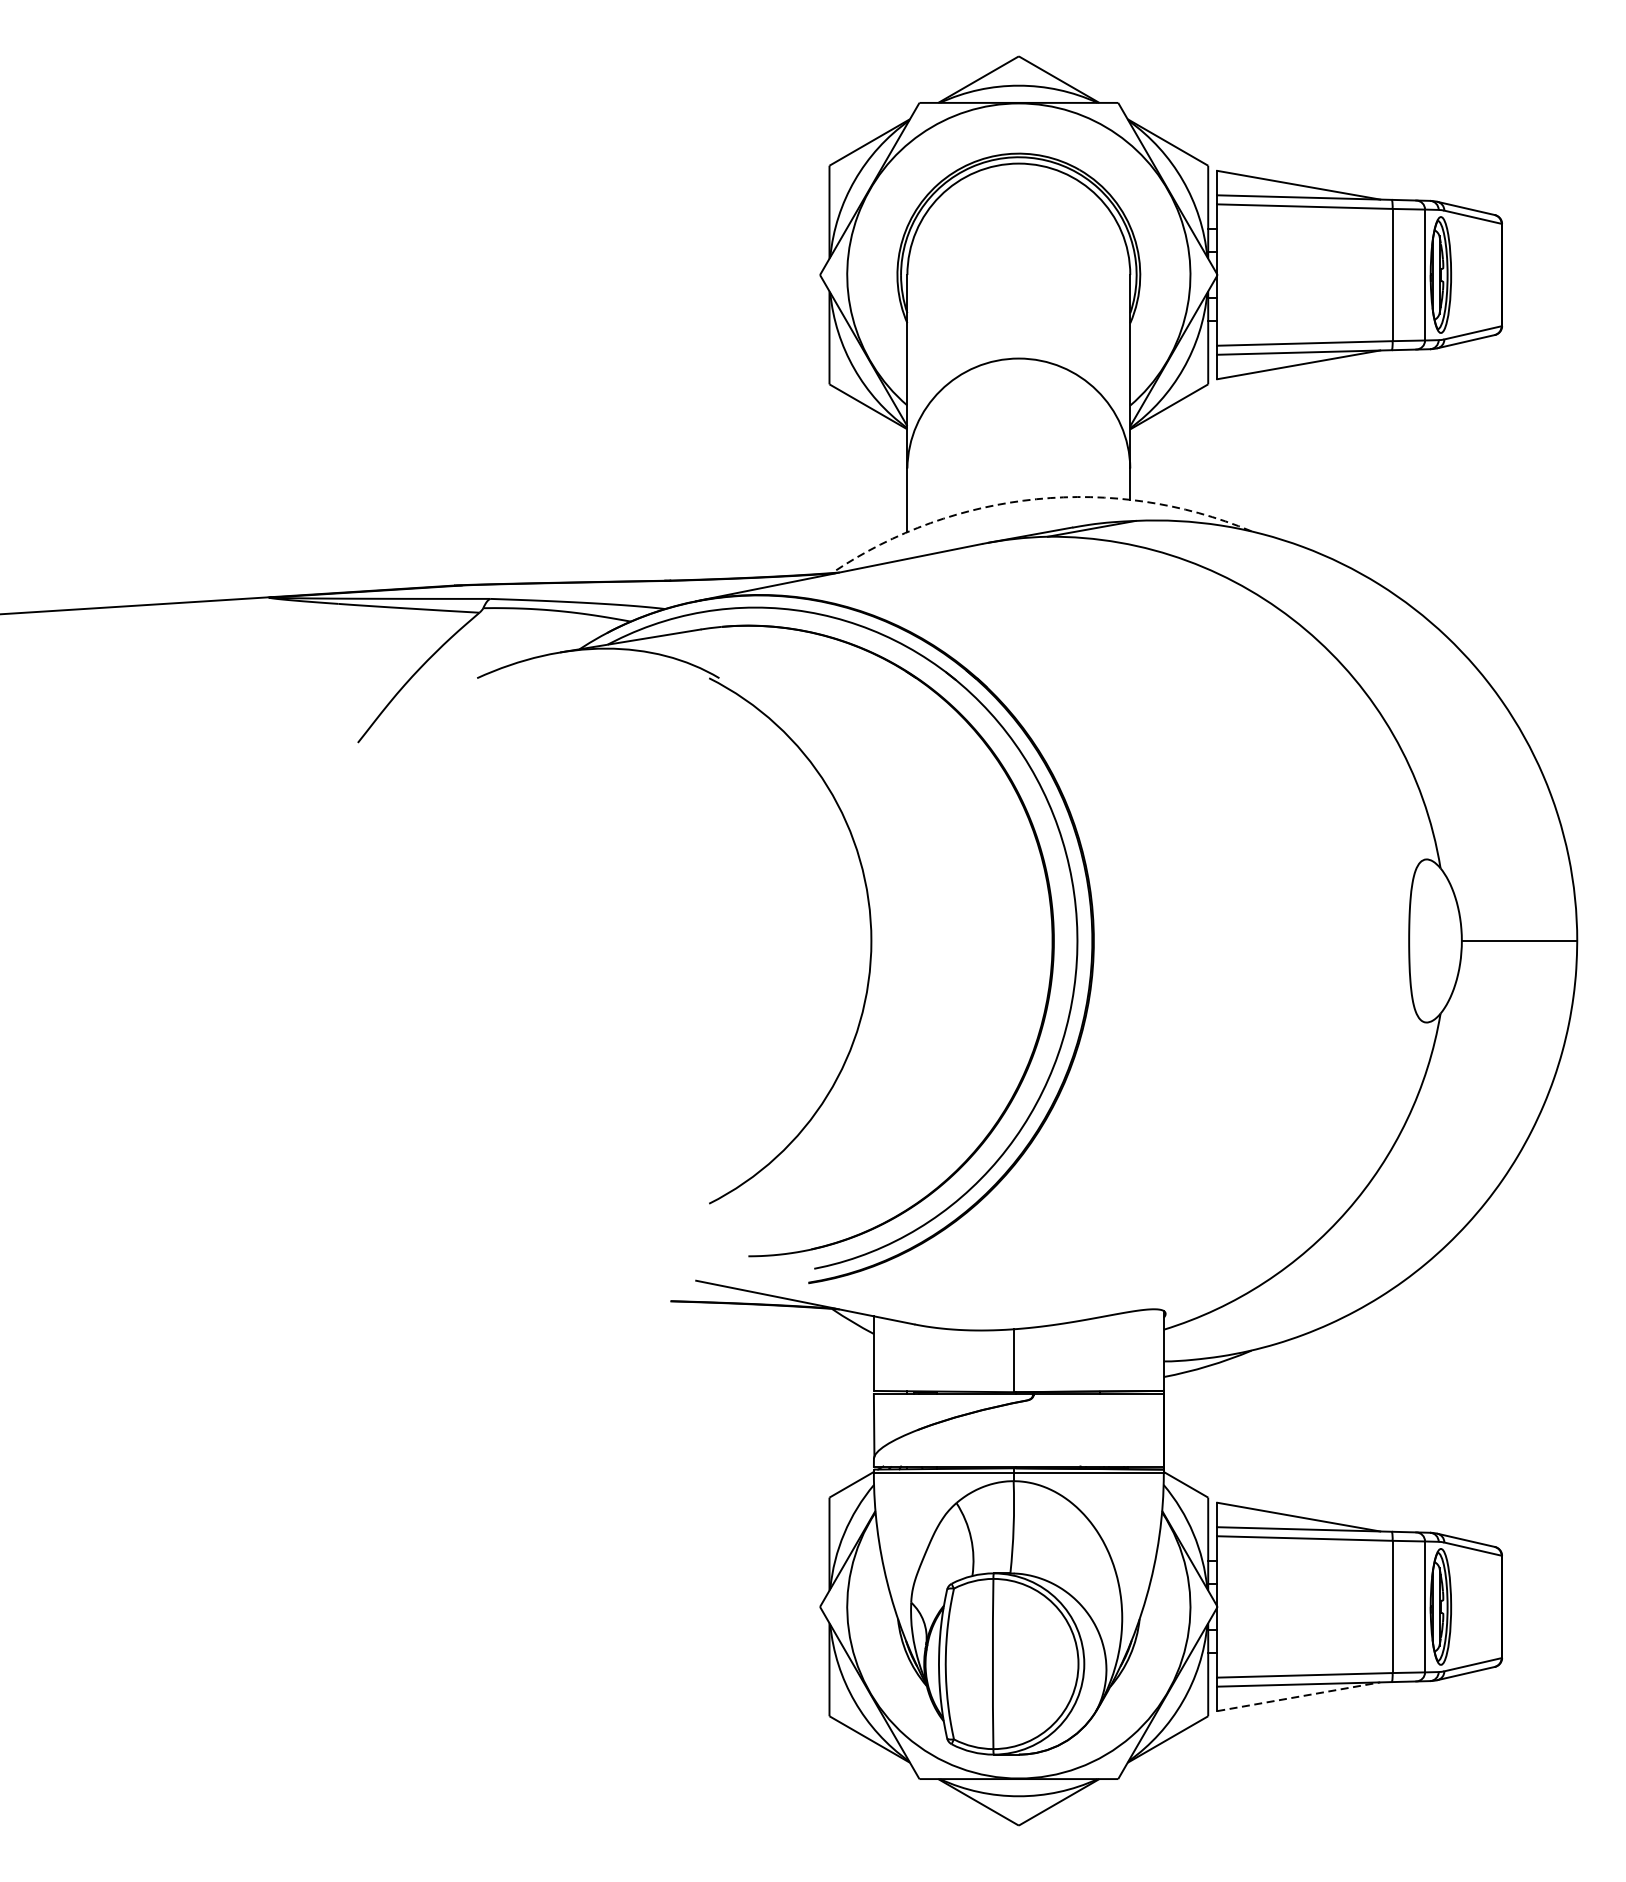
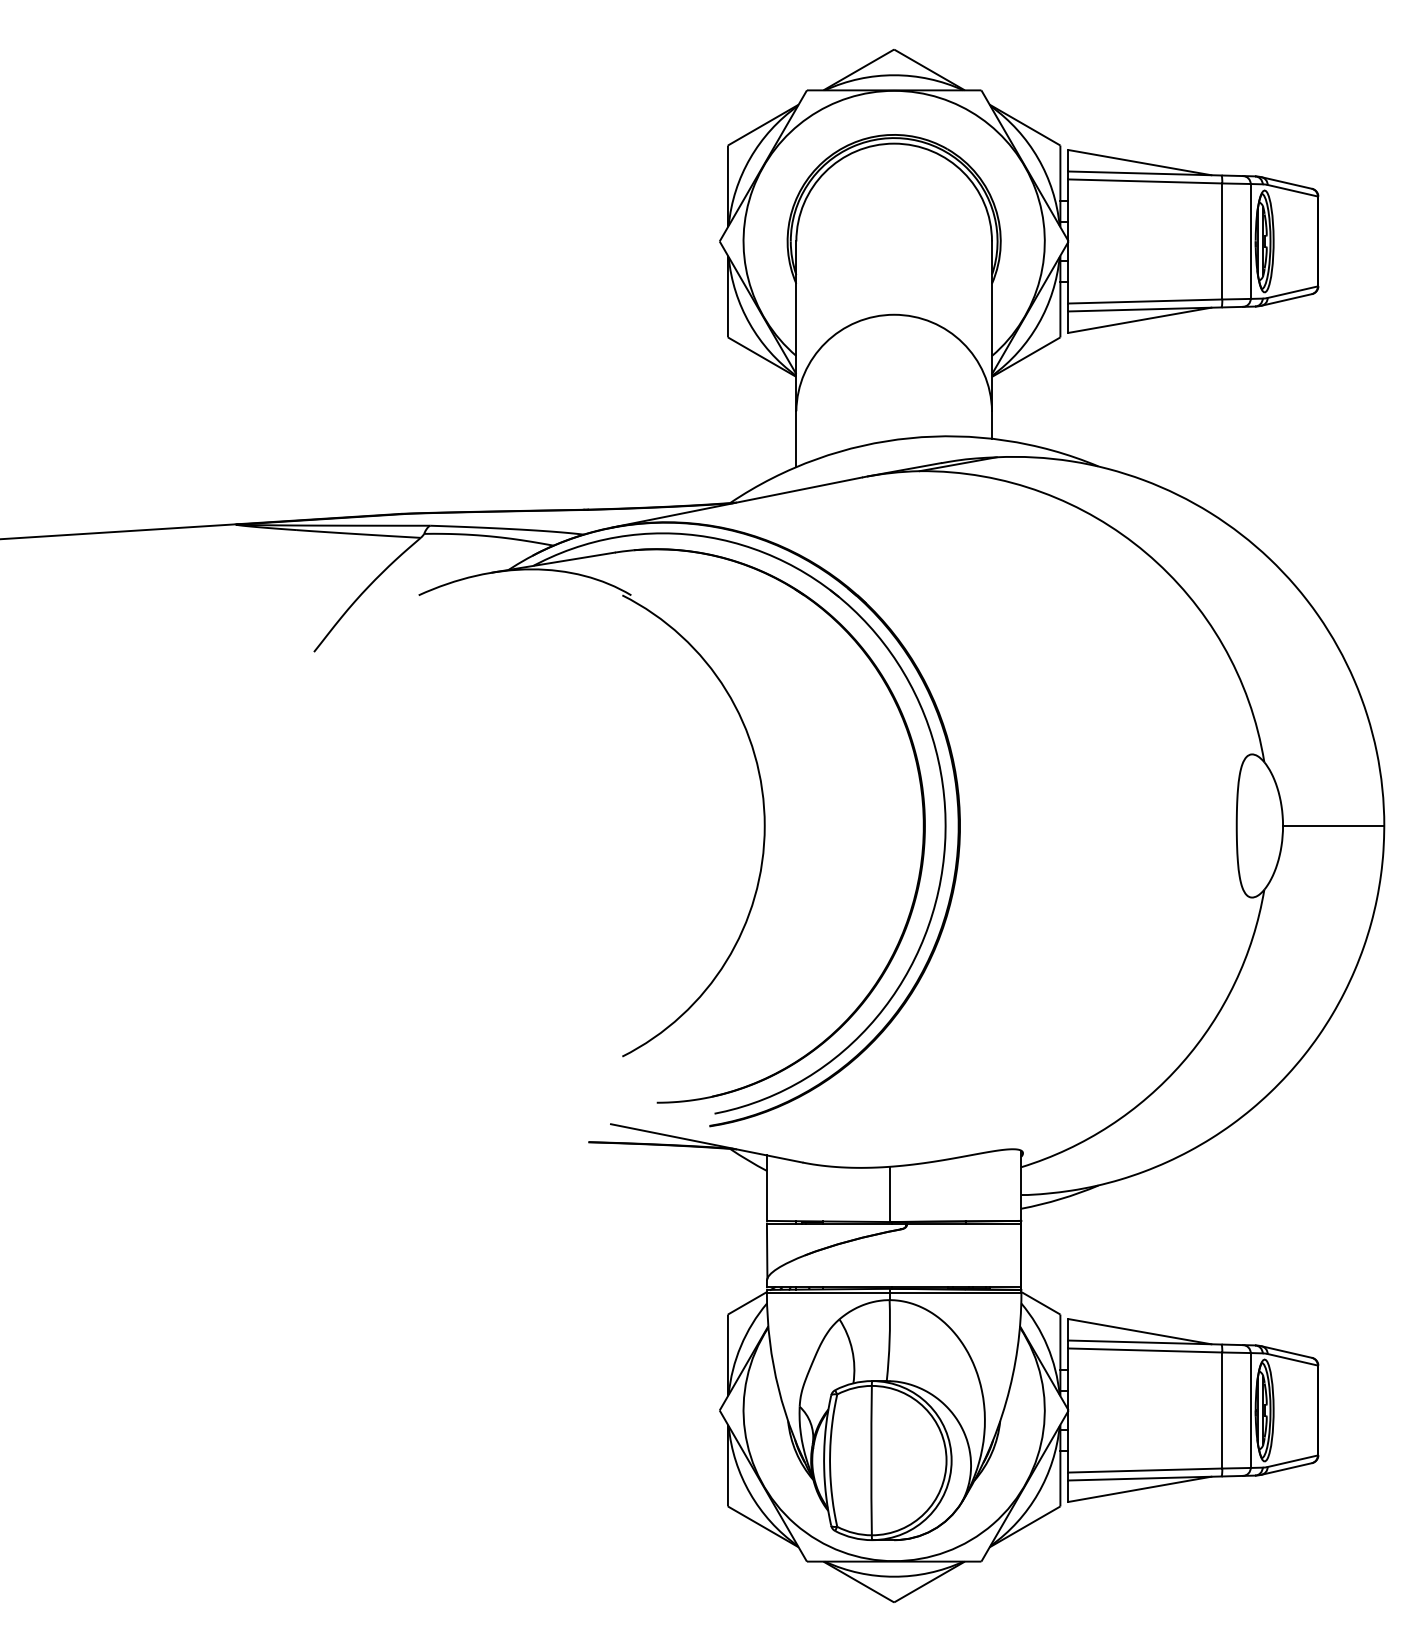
arc: (1036, 499) -> (909, 438), dashed -> solid
line: (1298, 1696) -> (1139, 1489), dashed -> solid

